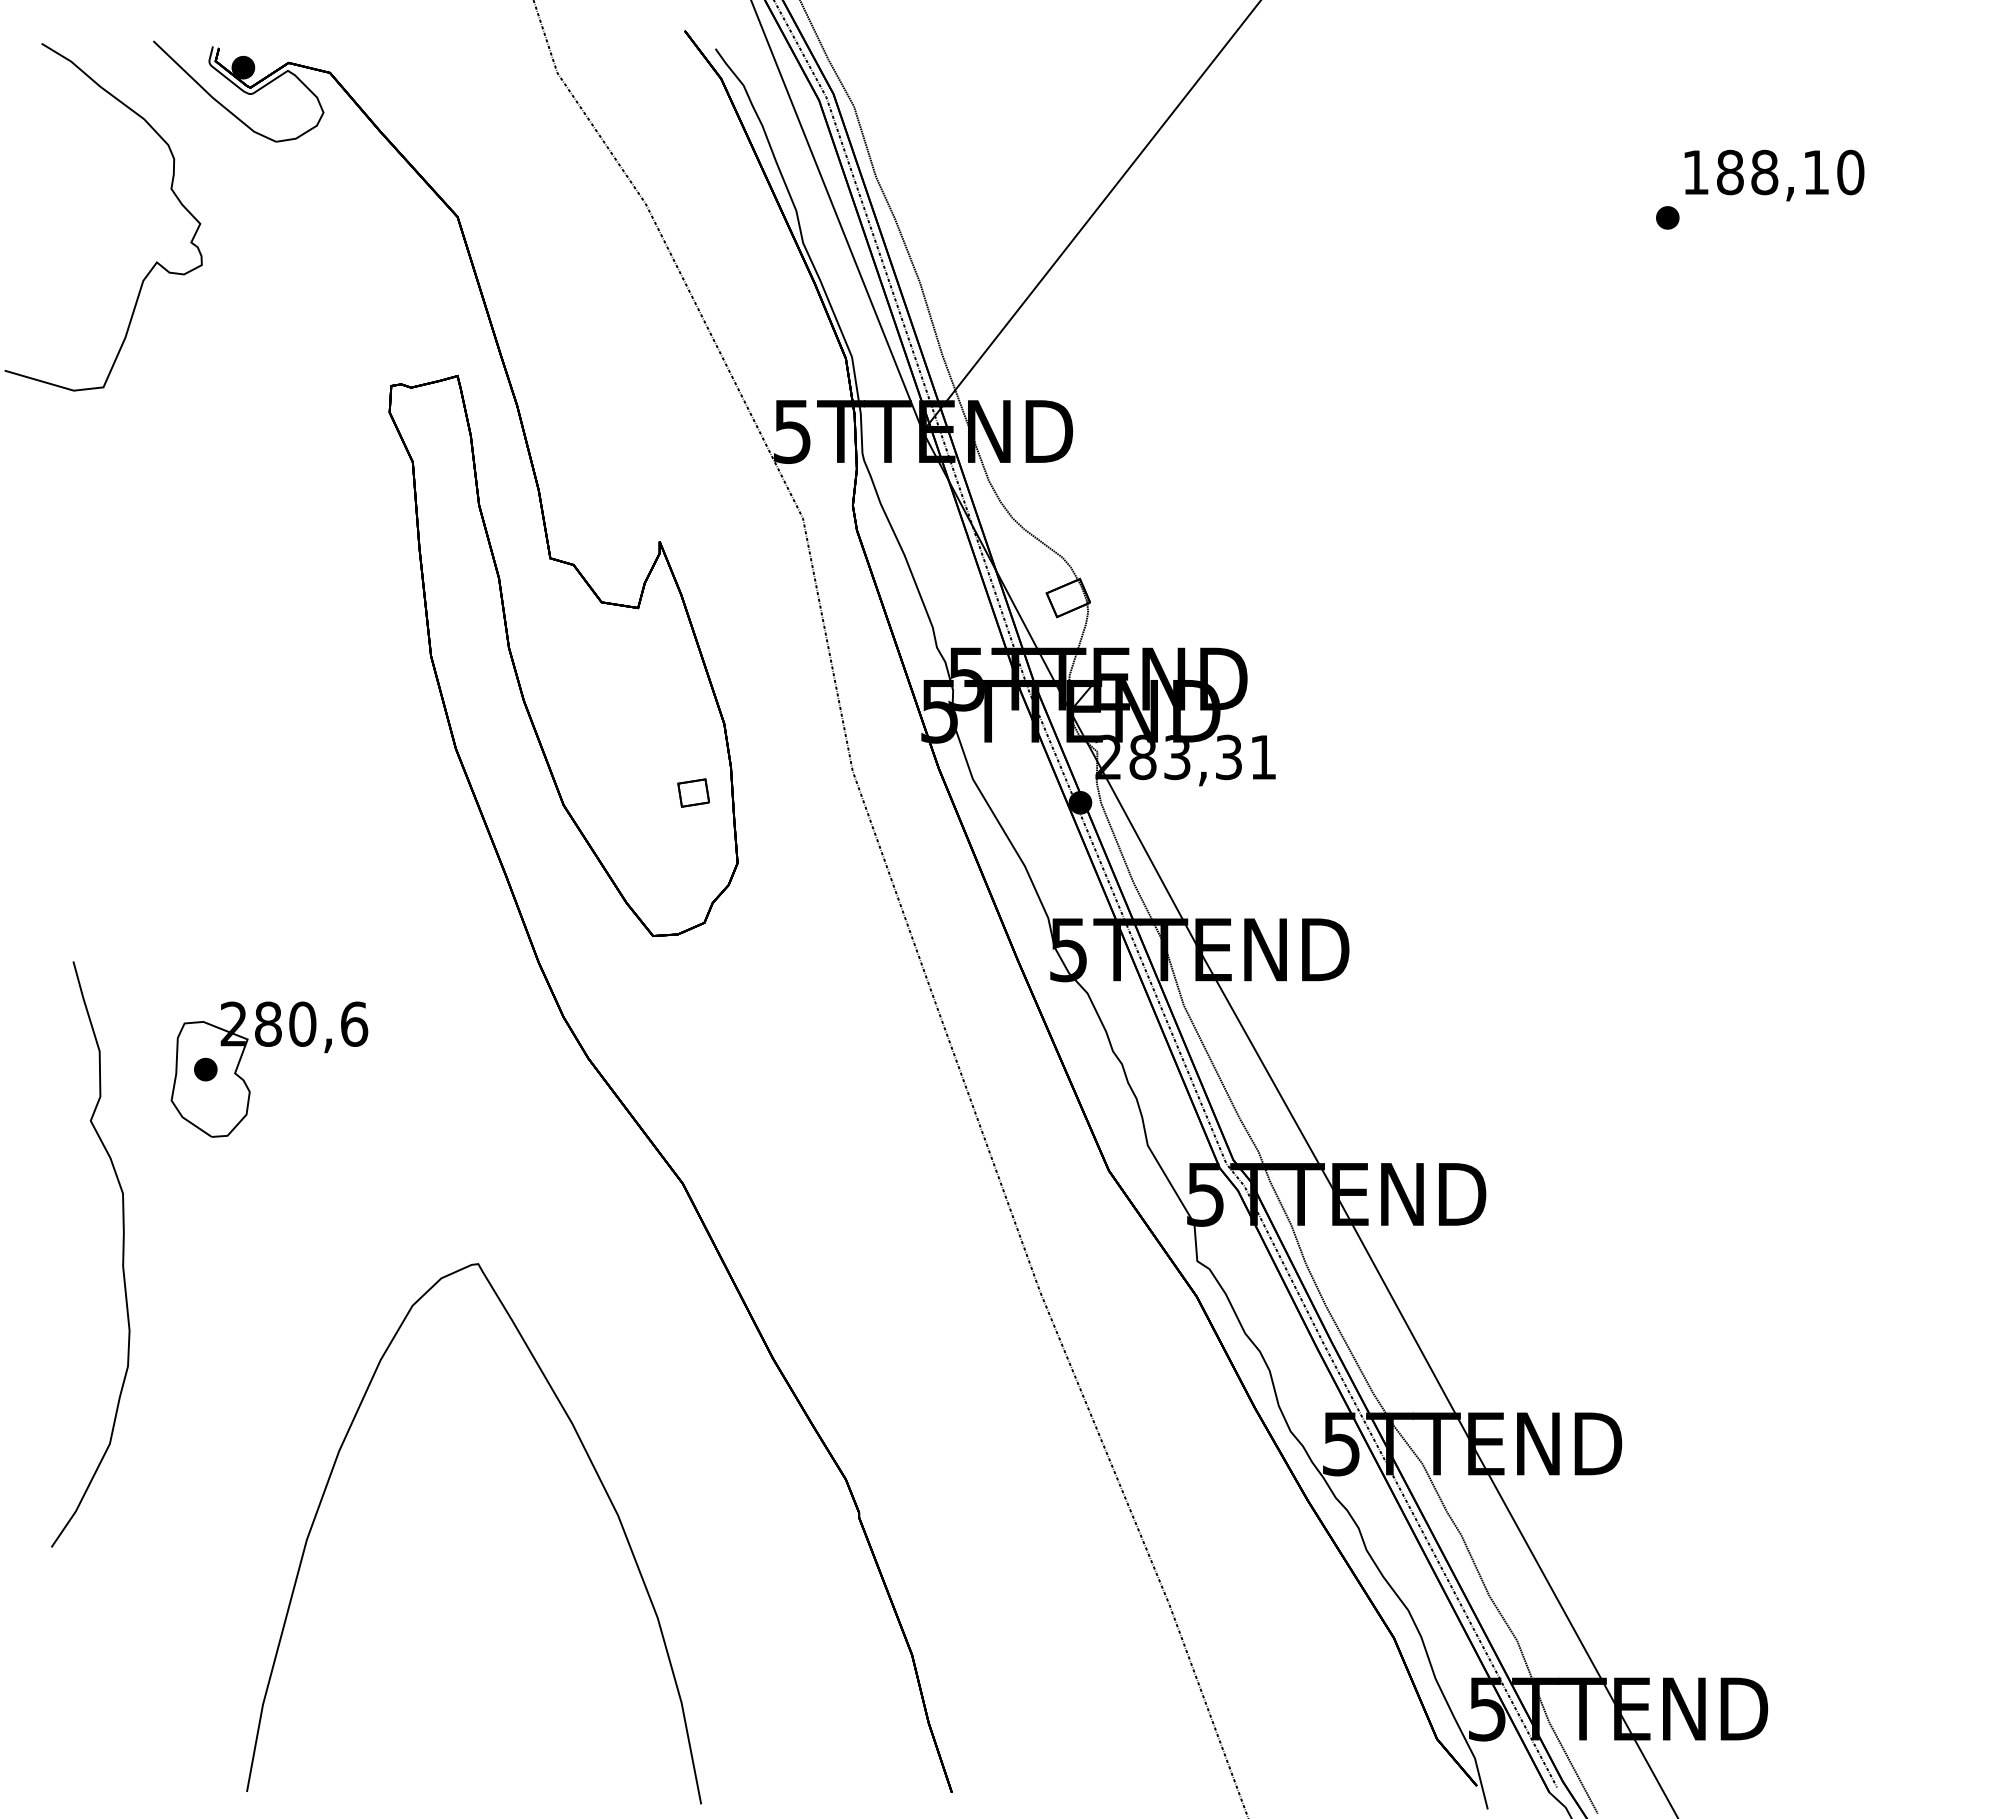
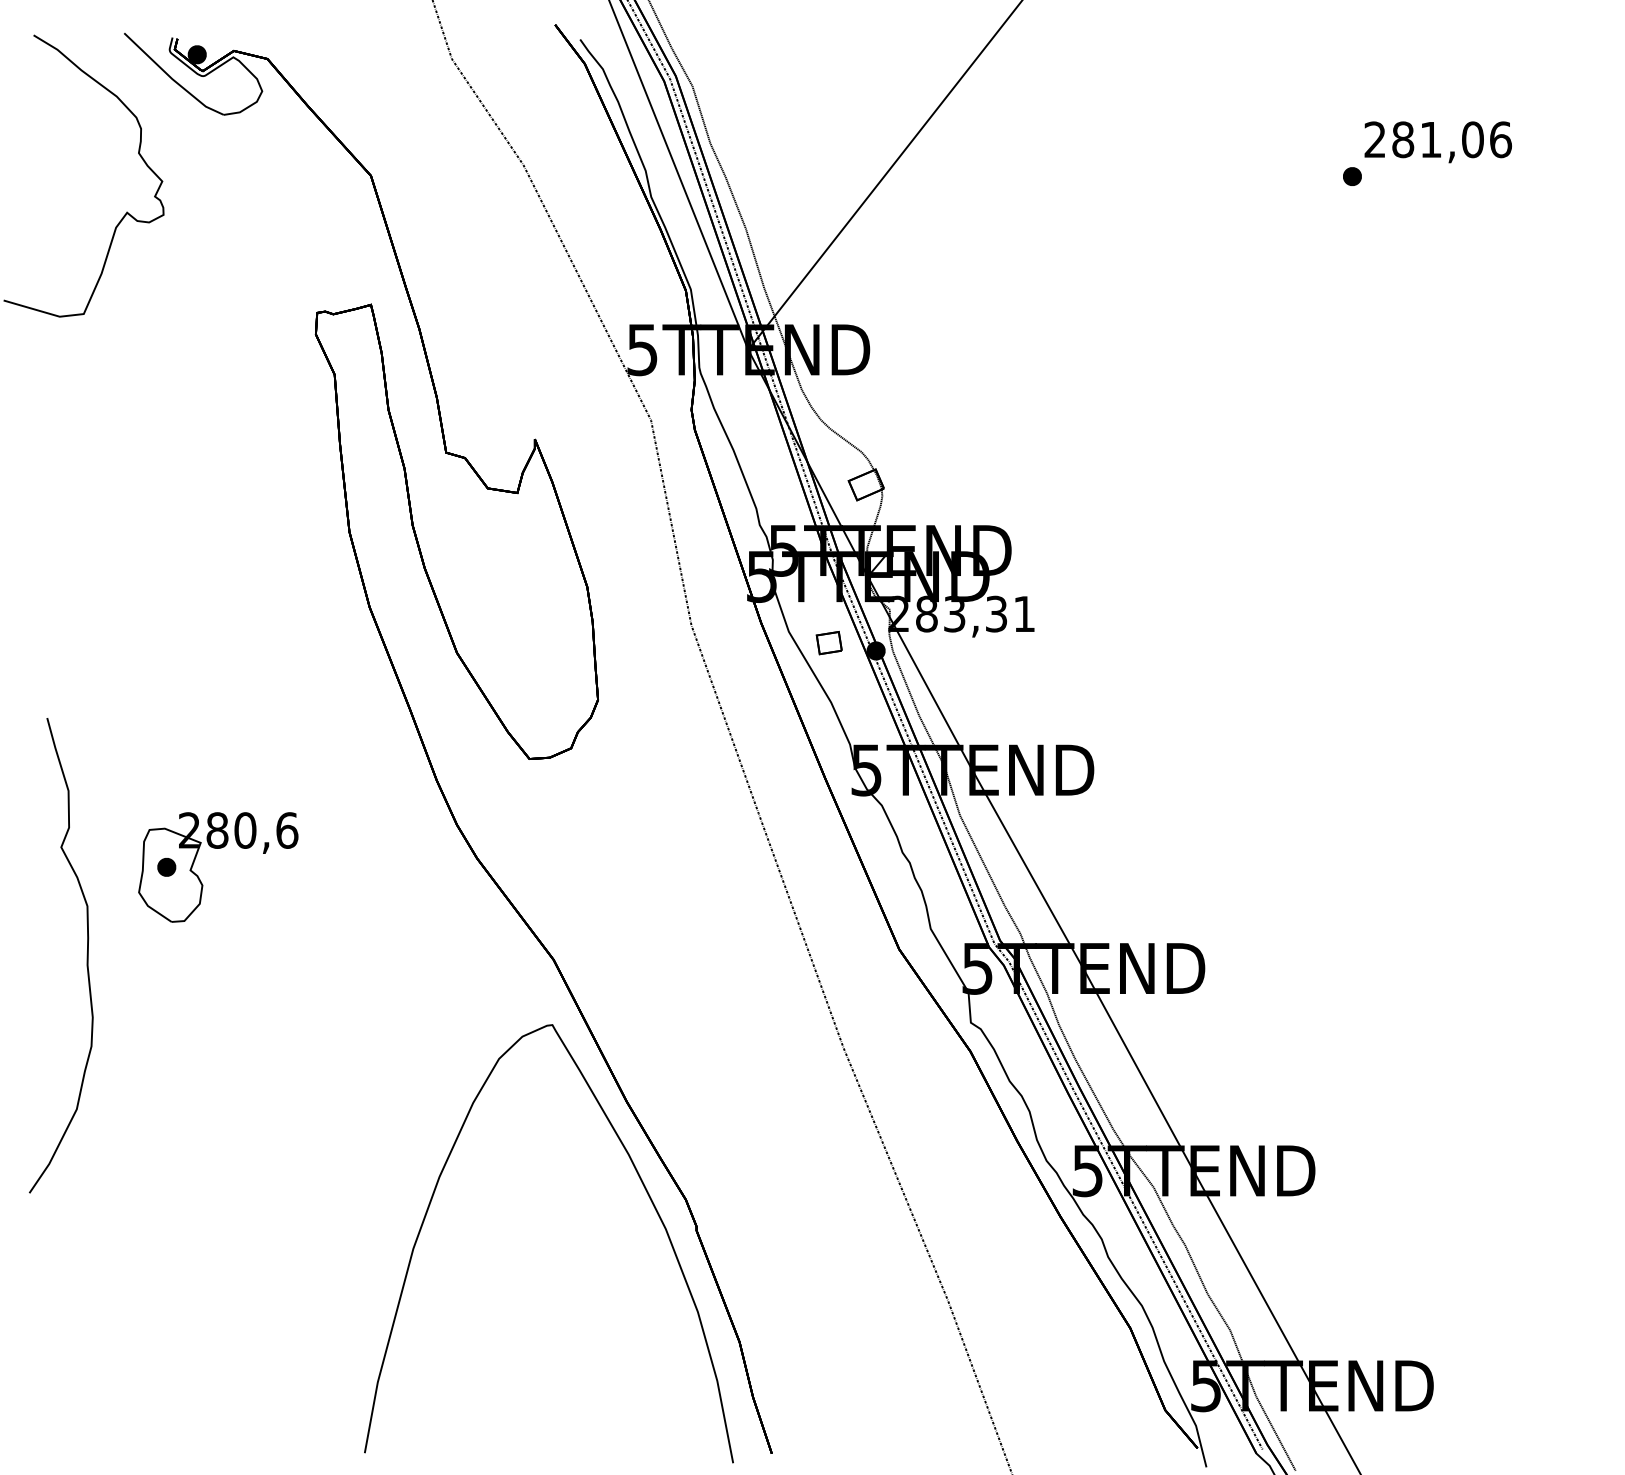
text: (1773, 172) -> (1438, 139), 188,10 -> 281,06
part: (693, 792) -> (829, 642), moved
curve: (122, 1254) -> (87, 955), moved
curve: (595, 1472) -> (647, 1194), moved

